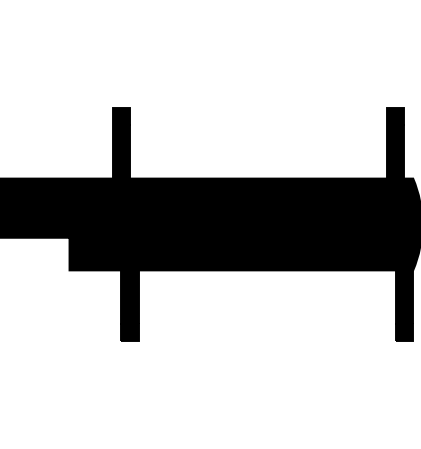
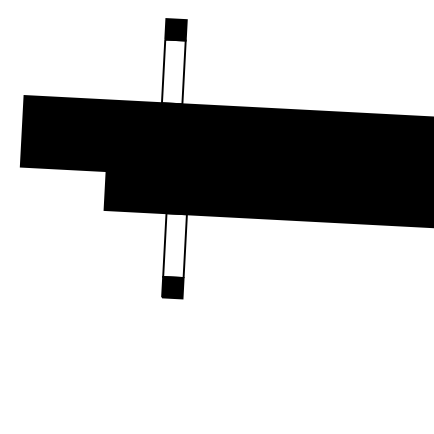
fill: (120, 151) -> (172, 71), removed
fill: (129, 296) -> (174, 244), removed

